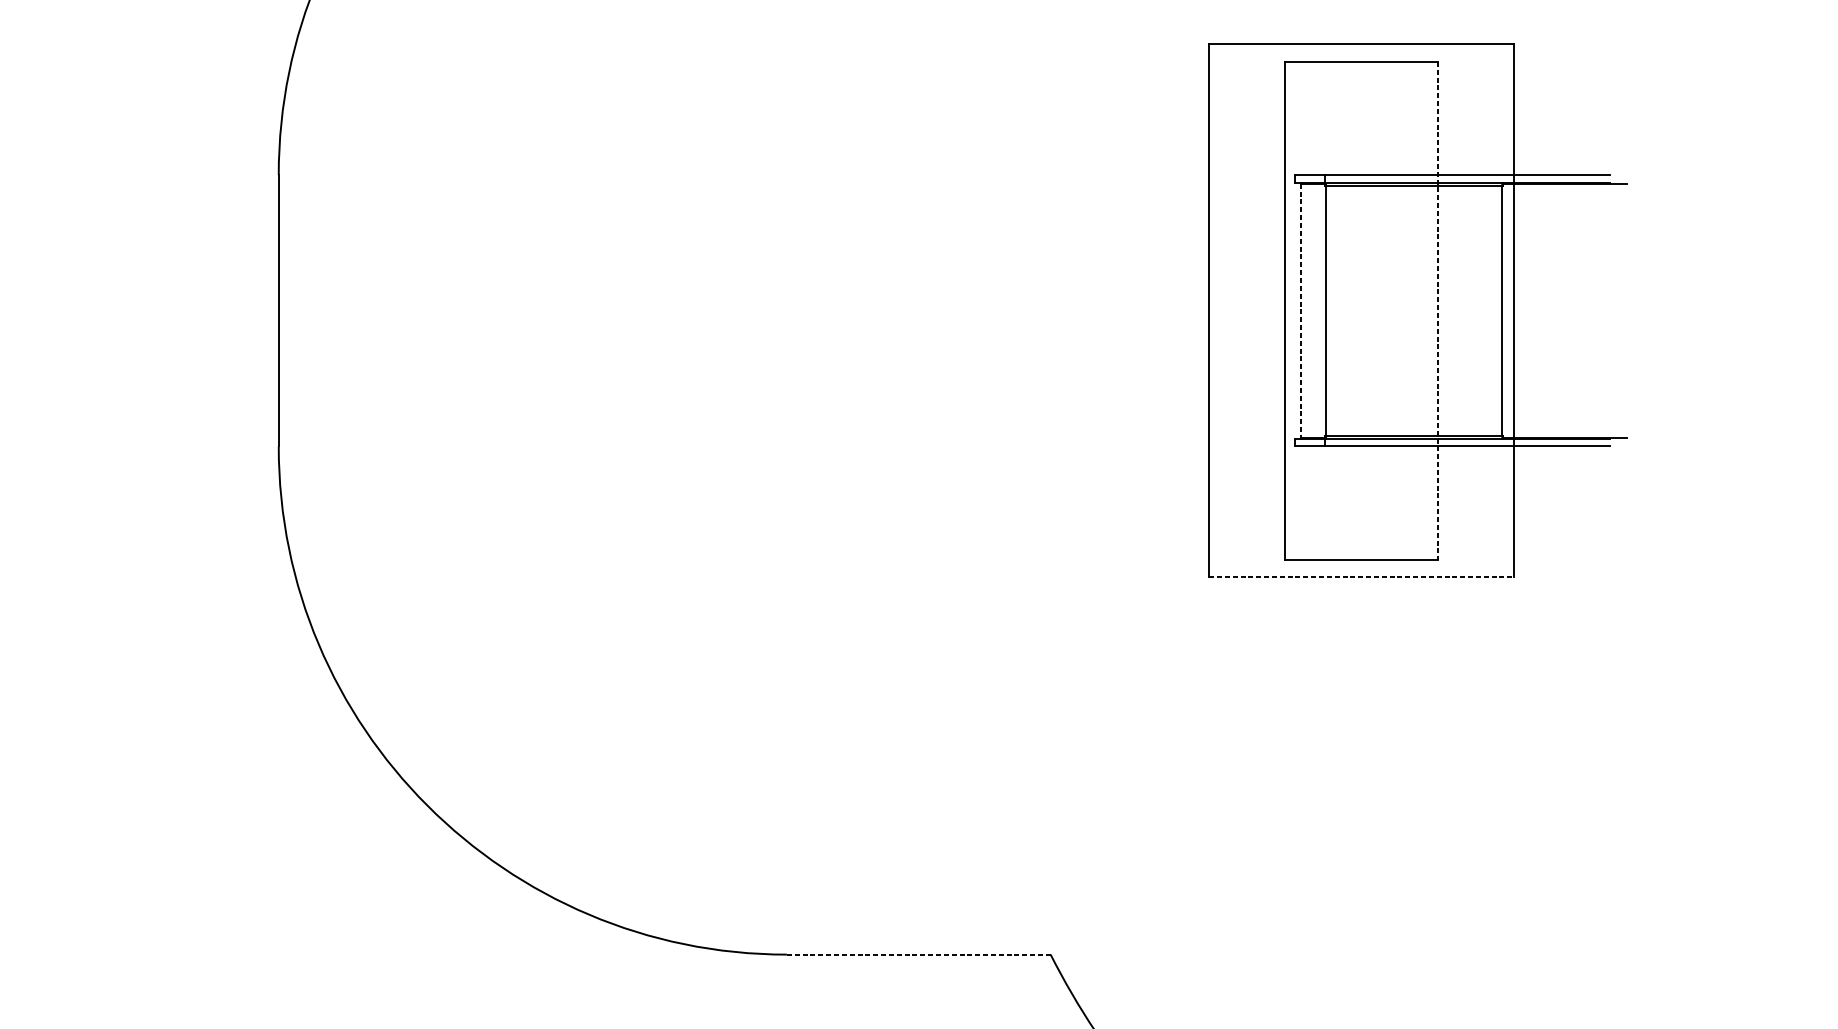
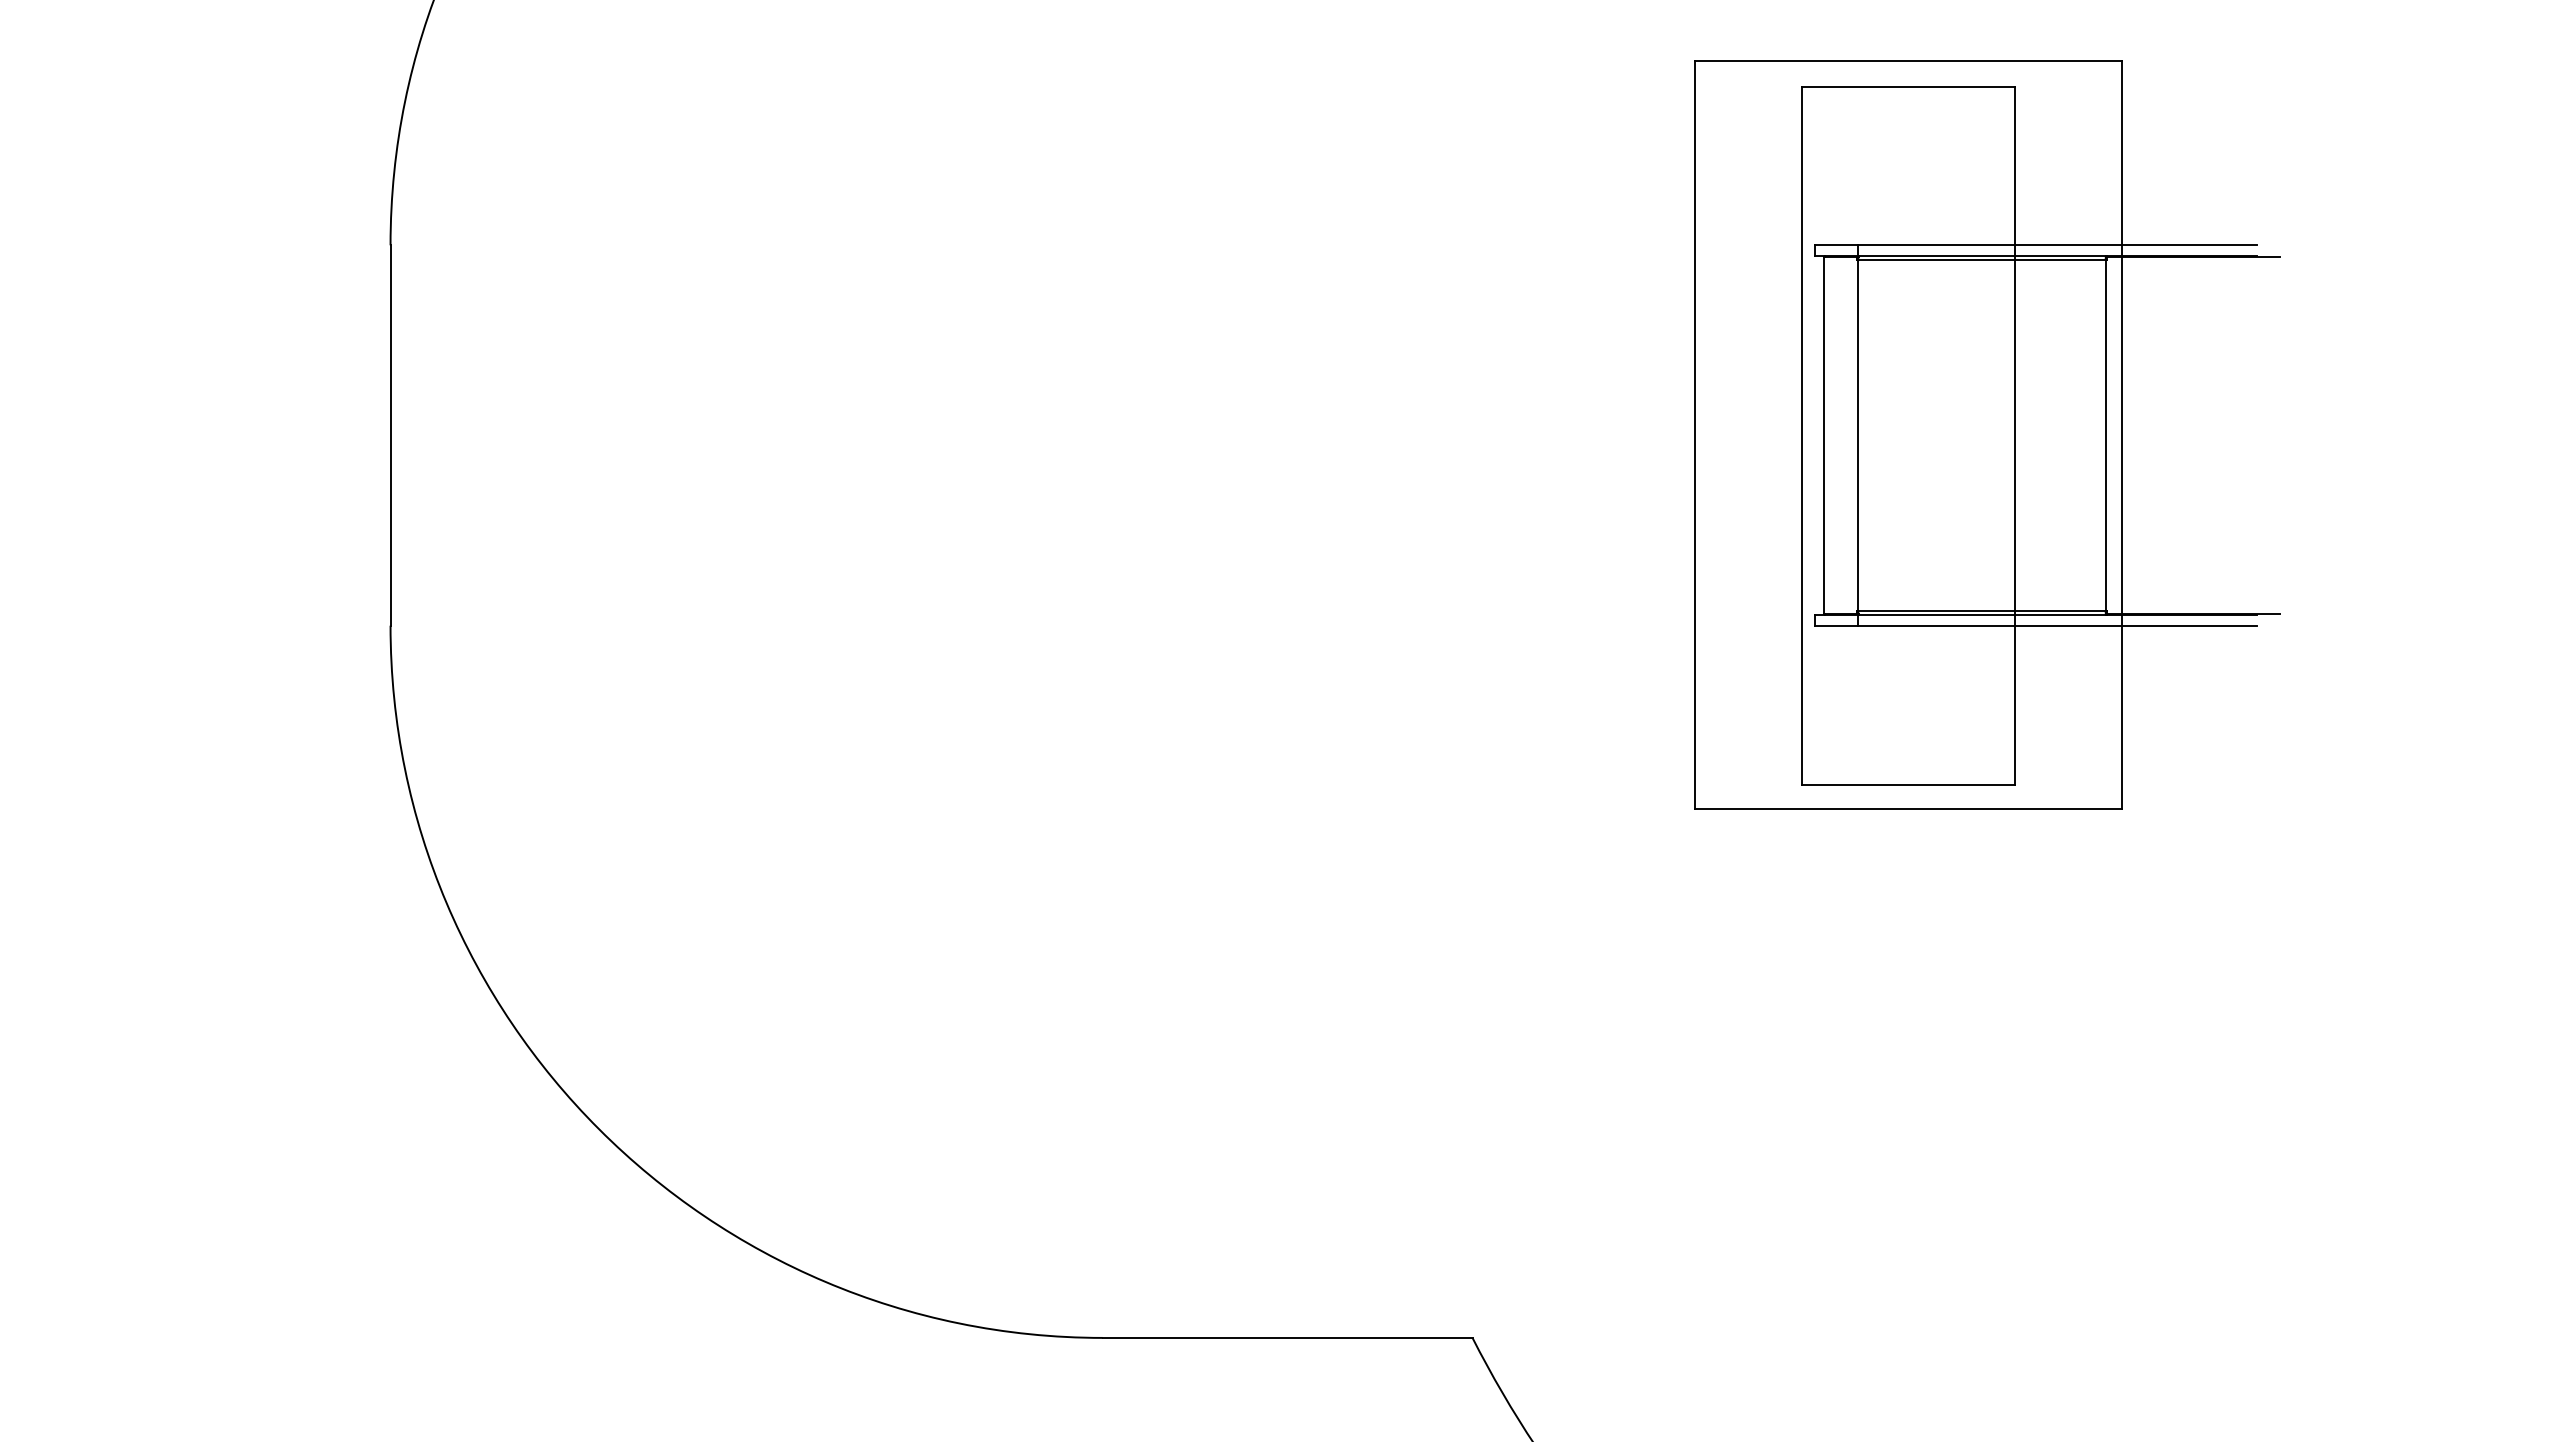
line: (1301, 311) -> (1823, 436), dashed -> solid
line: (1437, 311) -> (2015, 436), dashed -> solid
line: (1361, 576) -> (1908, 808), dashed -> solid
line: (918, 954) -> (1287, 1337), dashed -> solid

